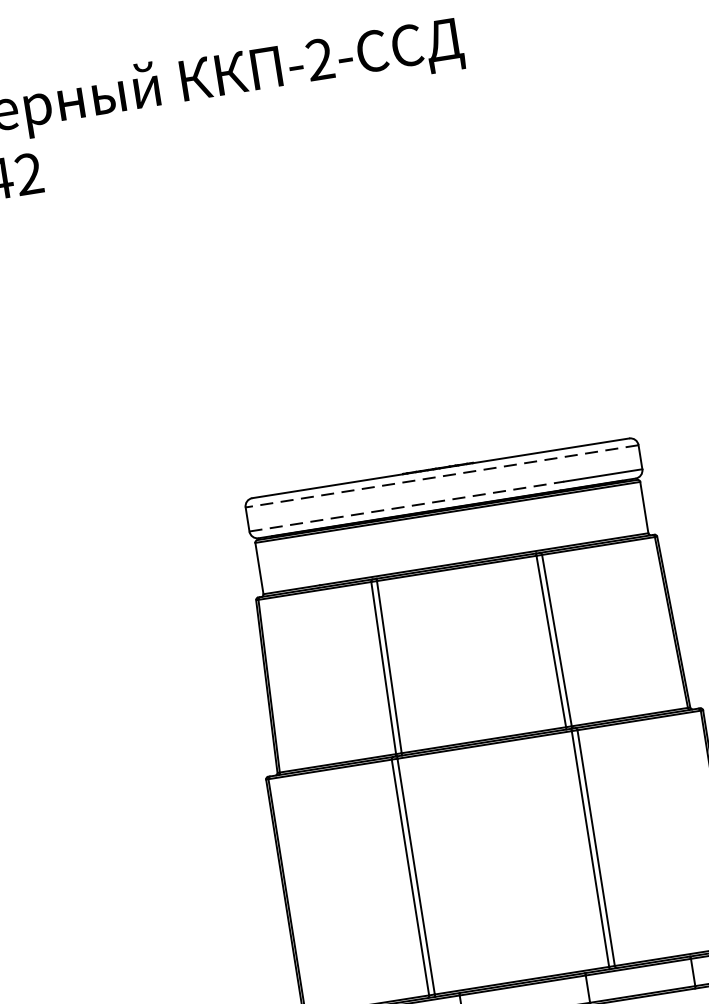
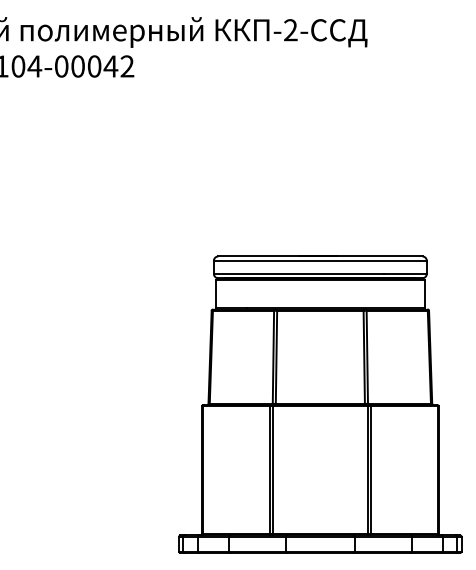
line: (440, 475) -> (319, 260), dashed -> solid
line: (407, 505) -> (299, 273), dashed -> solid

